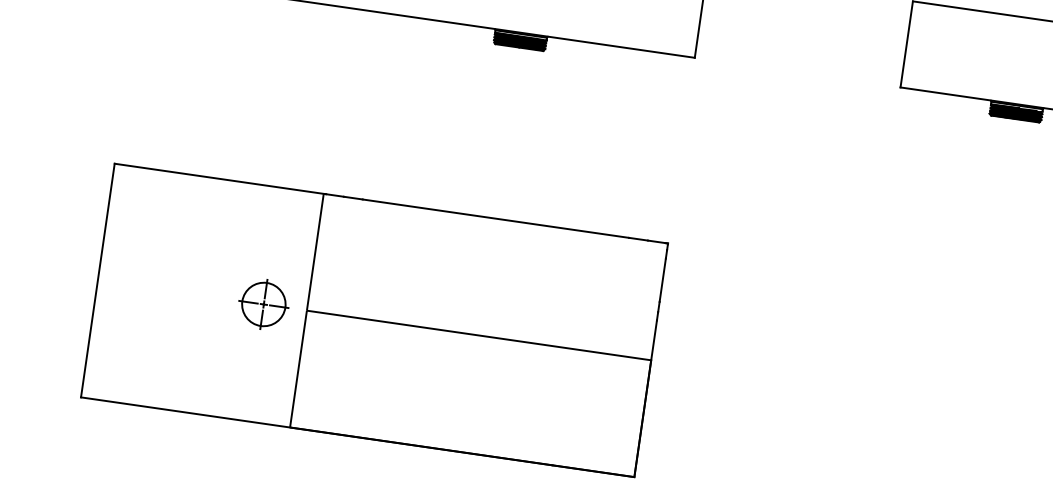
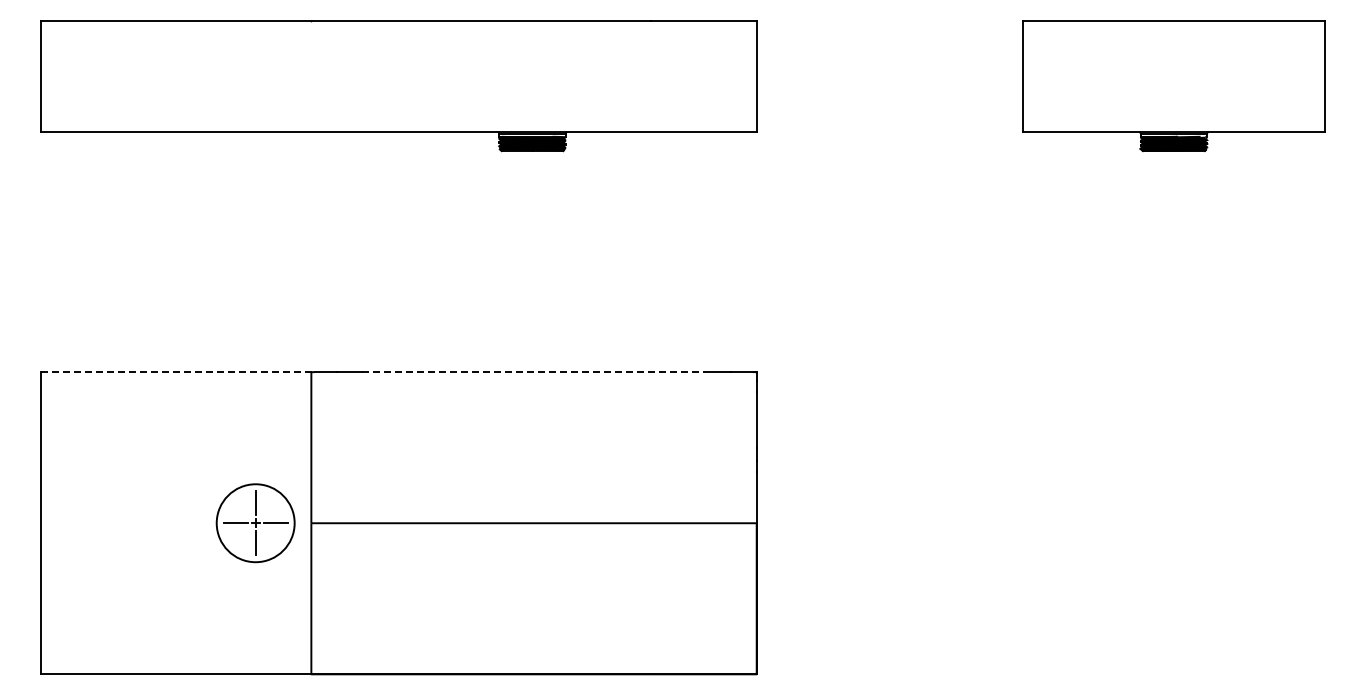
line: (220, 179) -> (177, 372), solid -> dashed
line: (496, 219) -> (534, 372), solid -> dashed
circle: (263, 304) -> (255, 523), size x1.4

